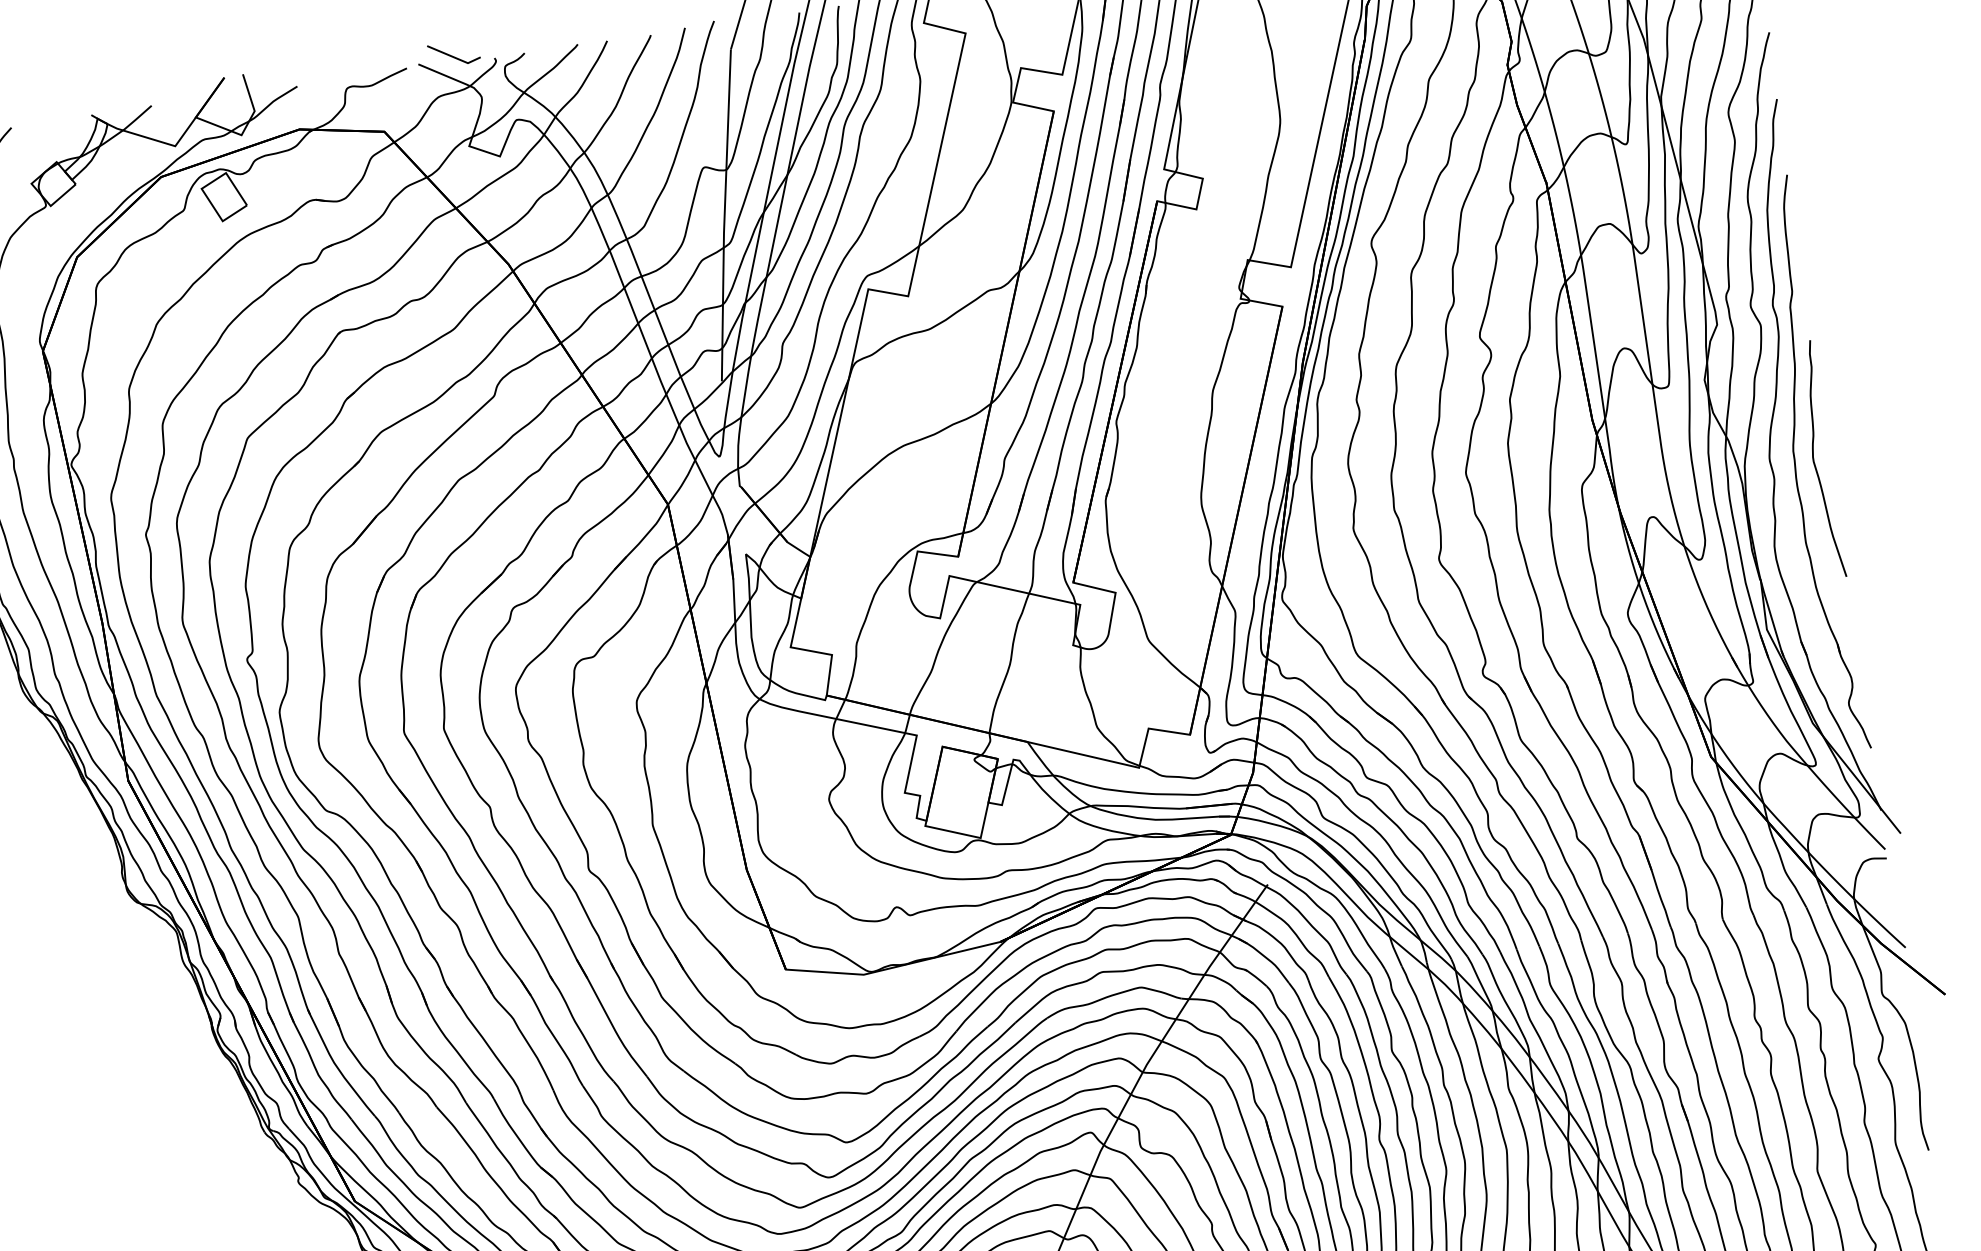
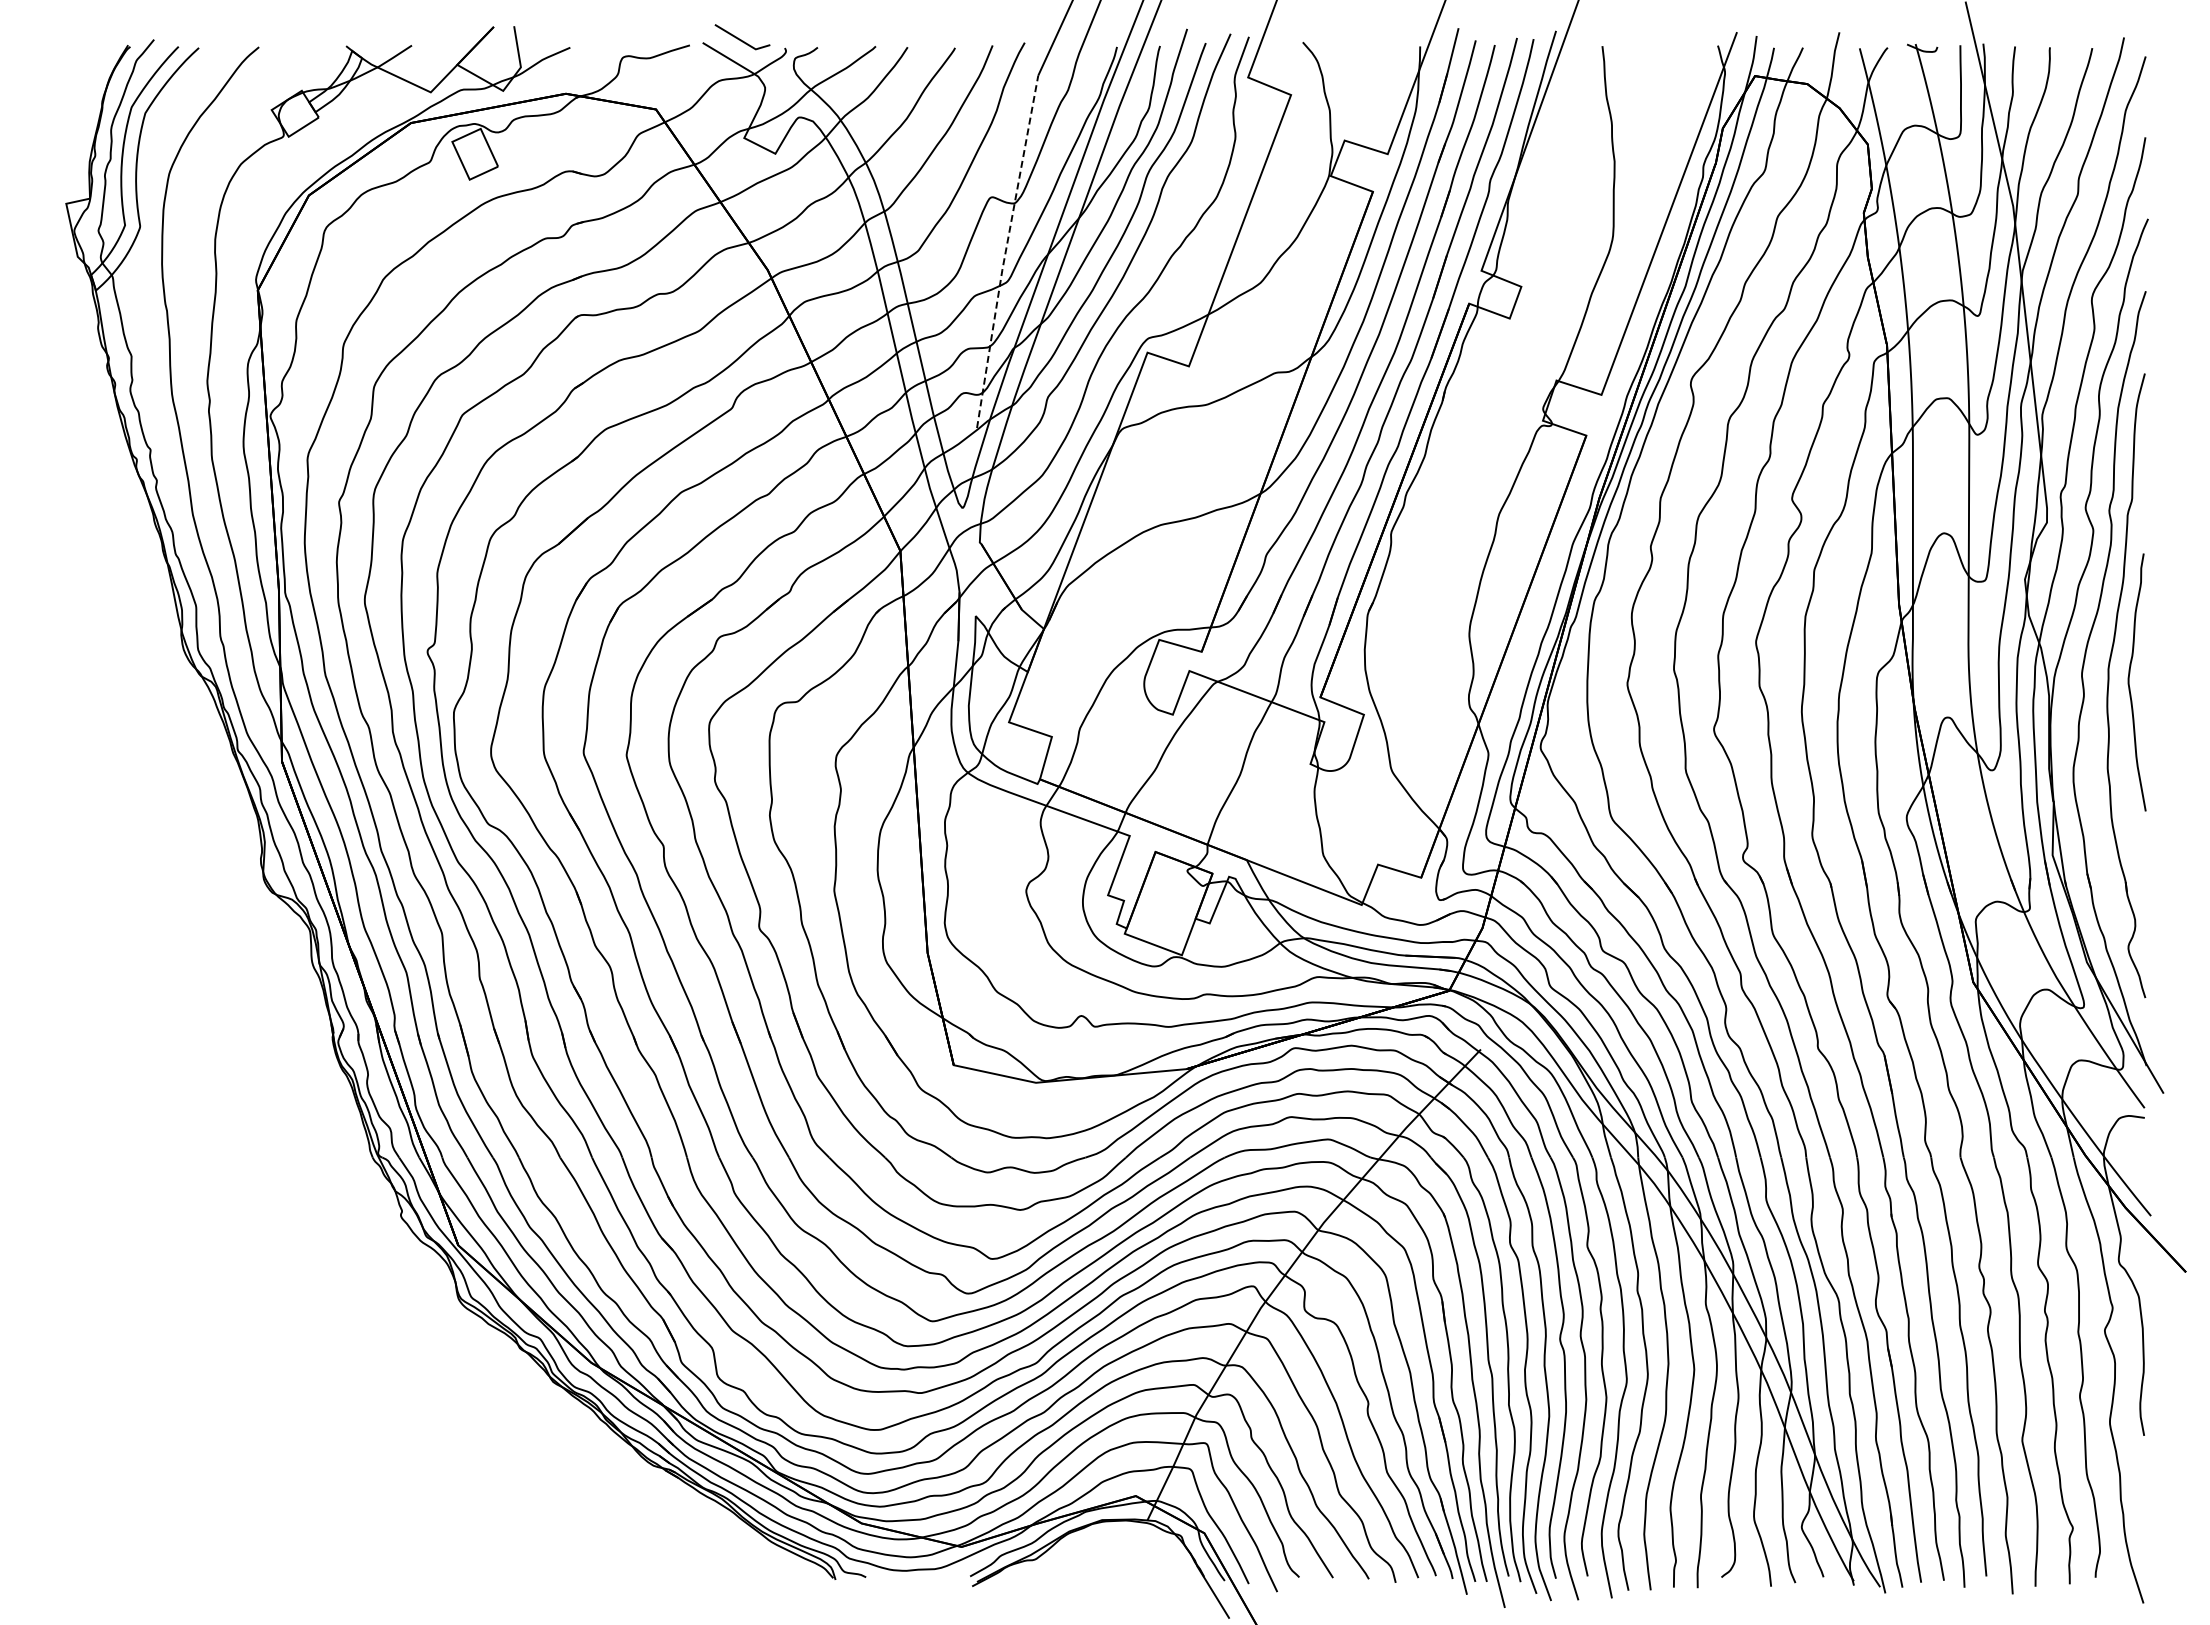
line: (724, 216) -> (1005, 252), solid -> dashed

